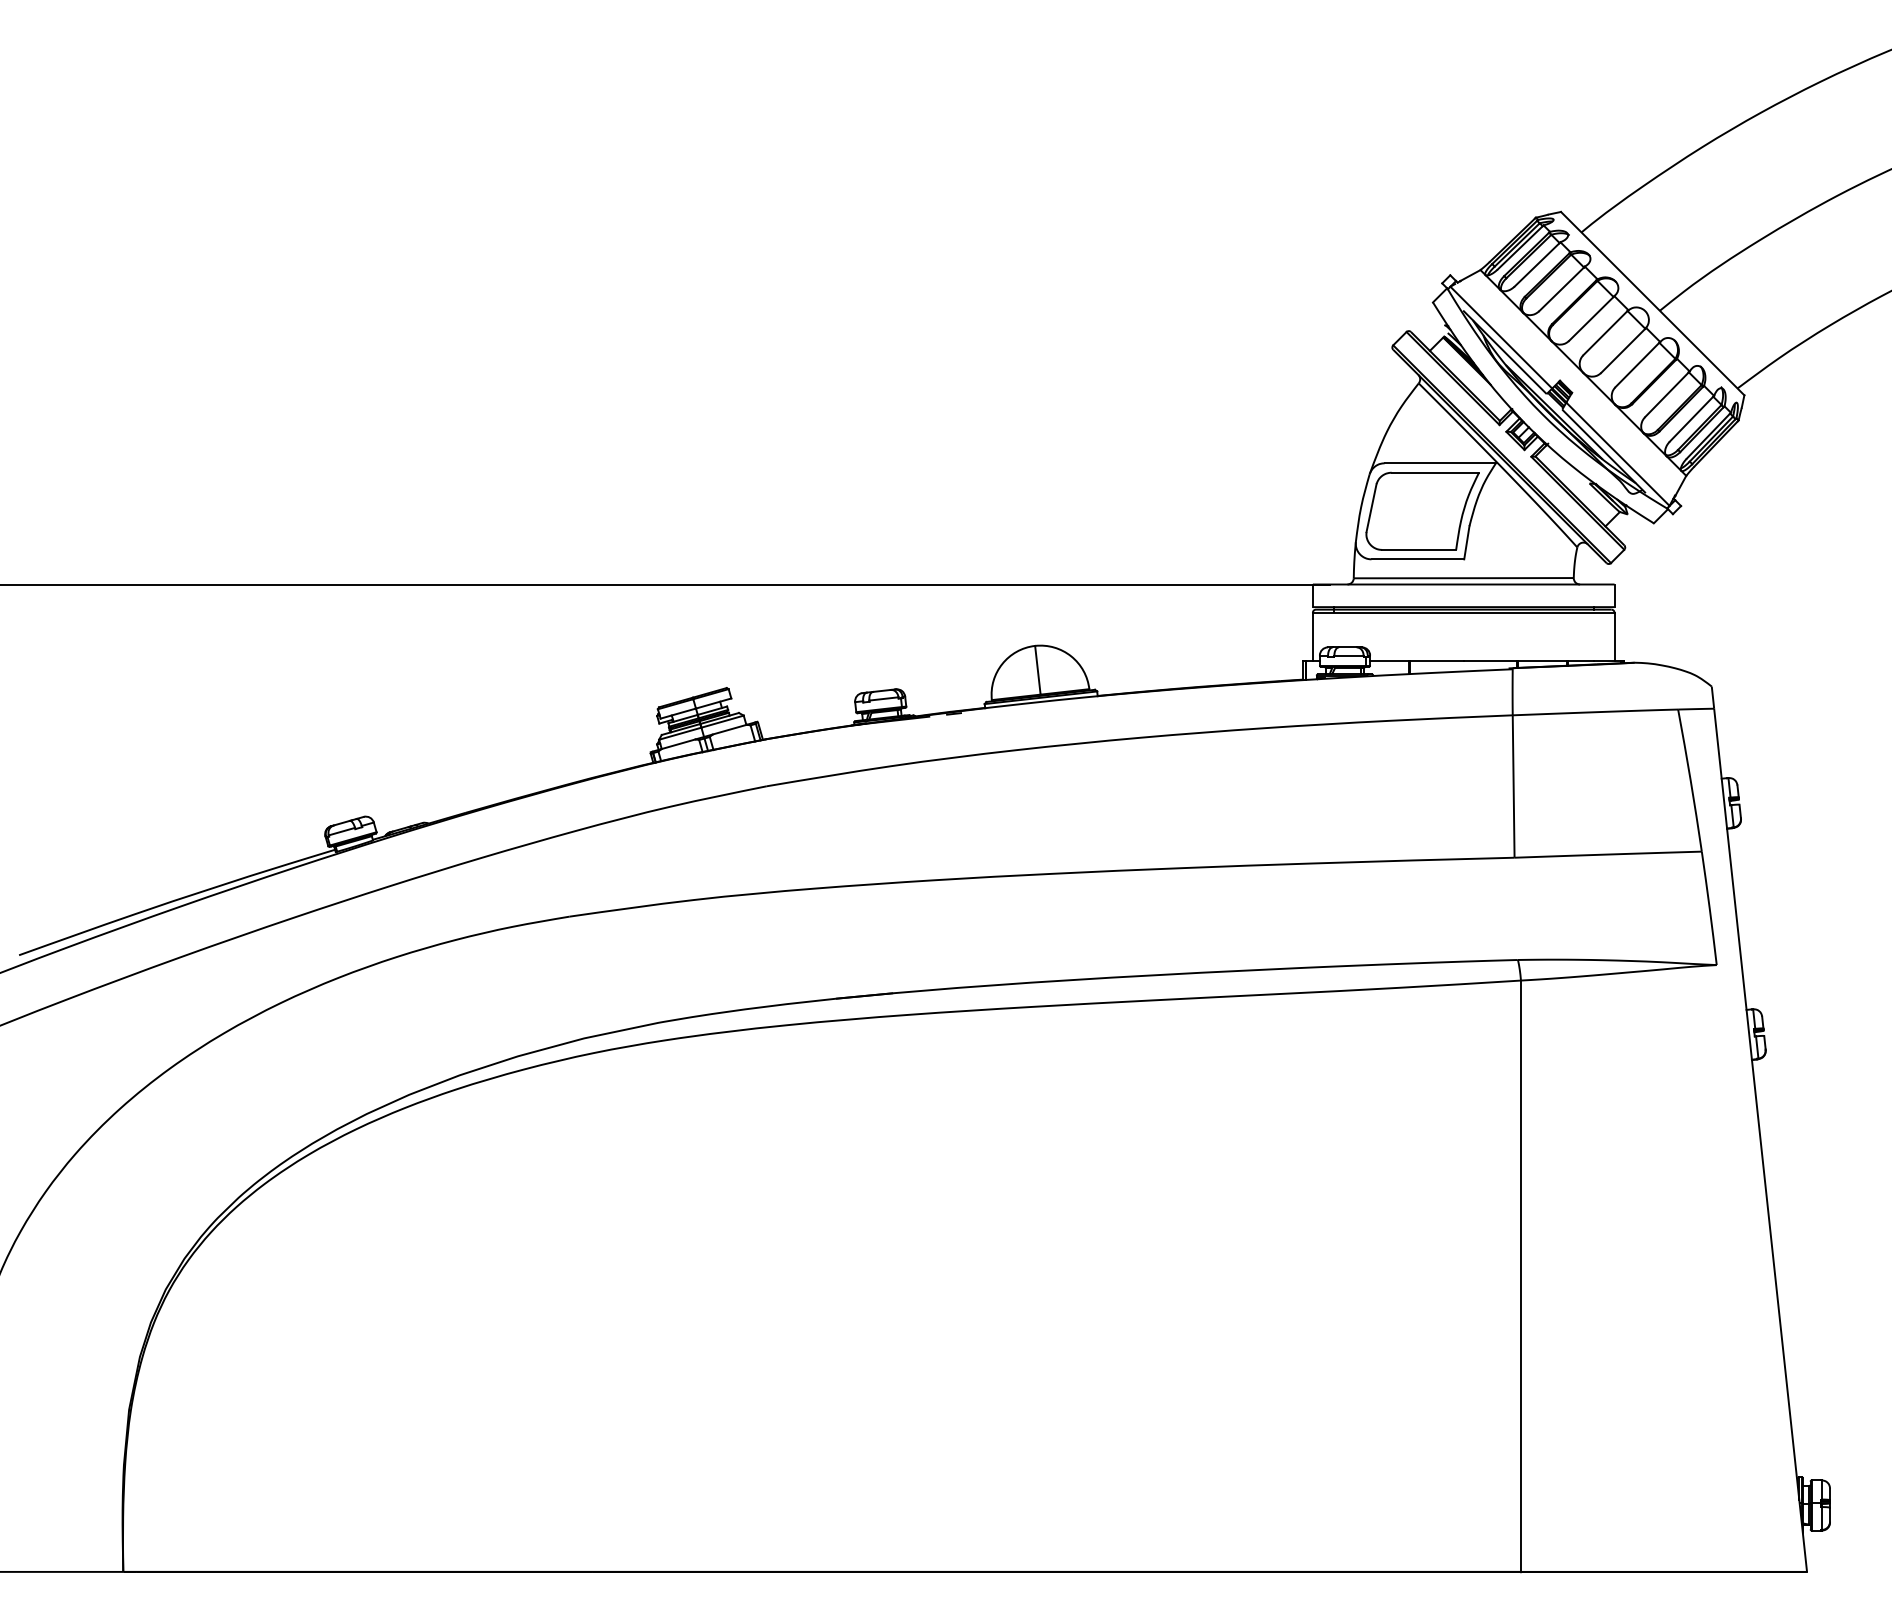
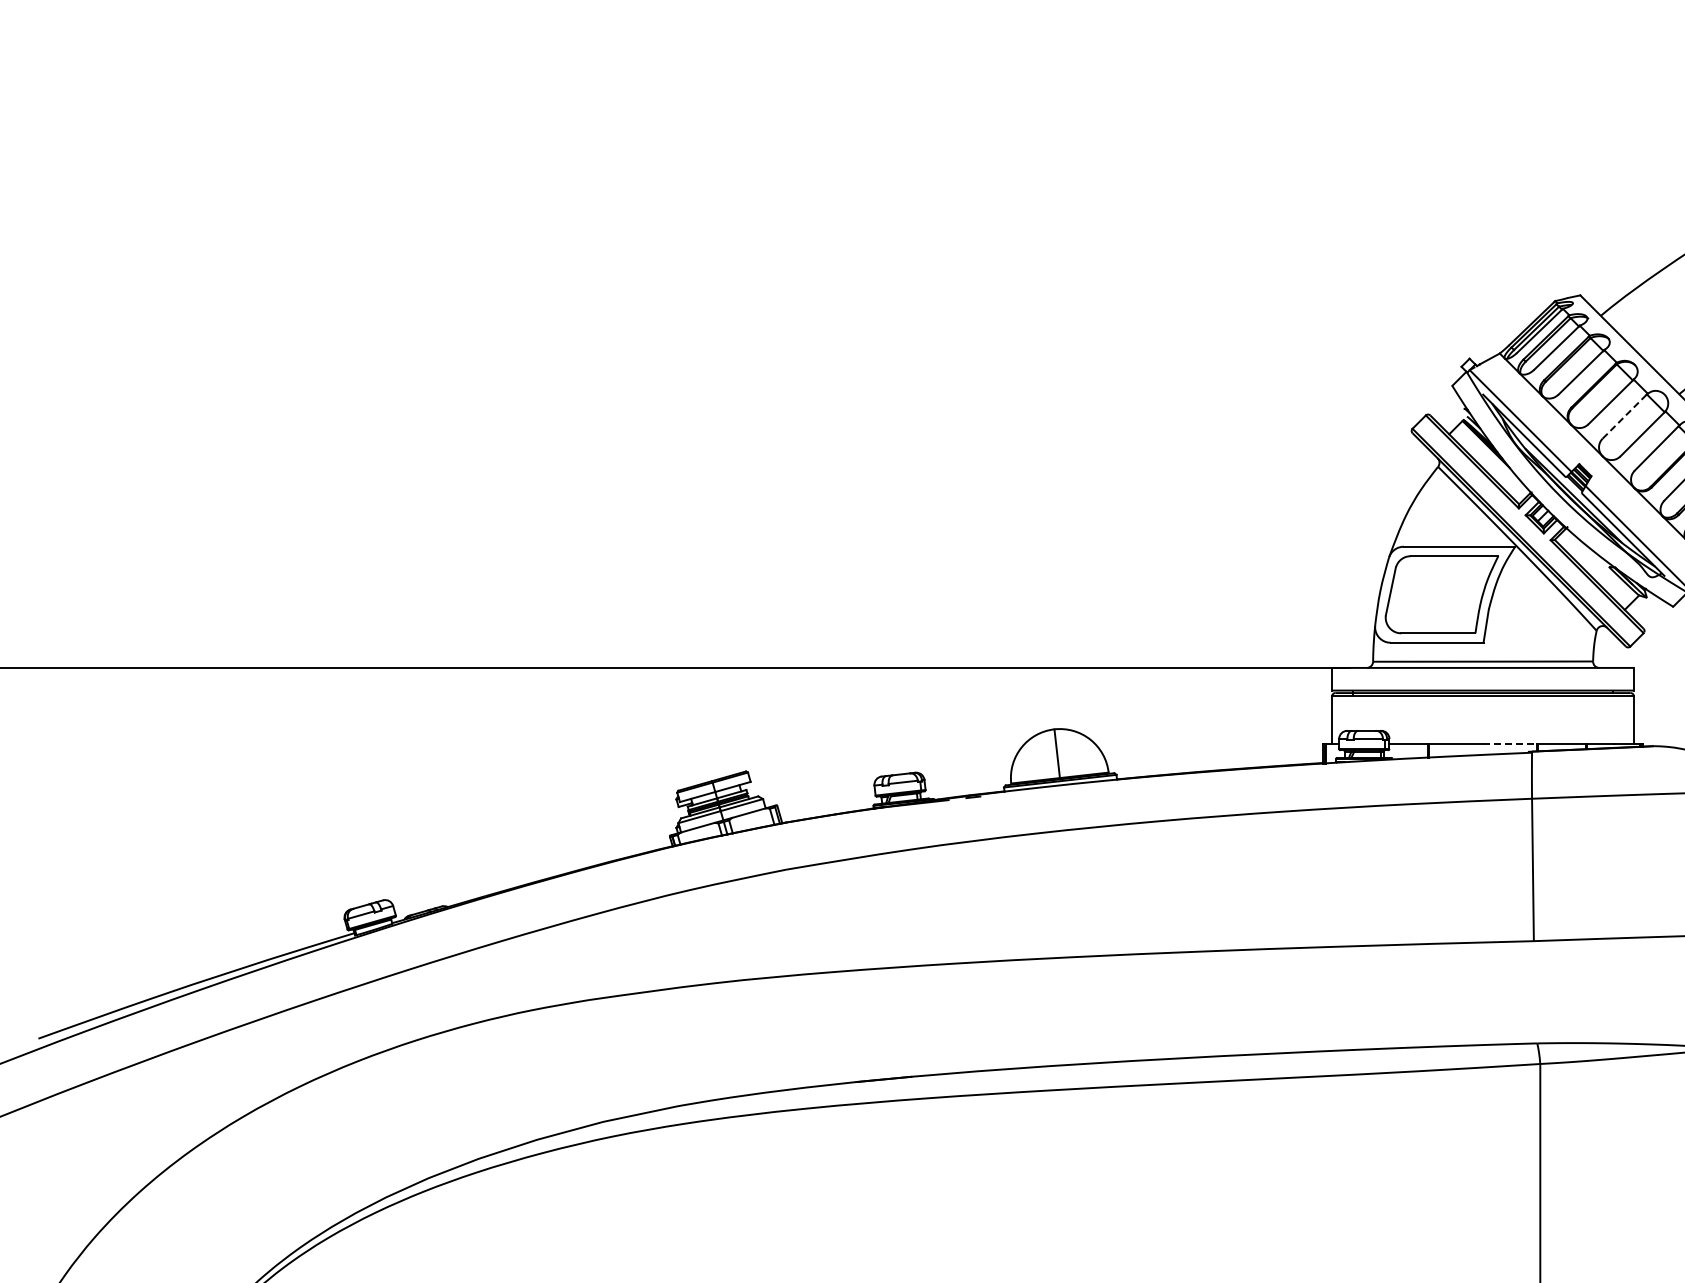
line: (1605, 332) -> (1624, 415), solid -> dashed
line: (1490, 660) -> (1509, 743), solid -> dashed

